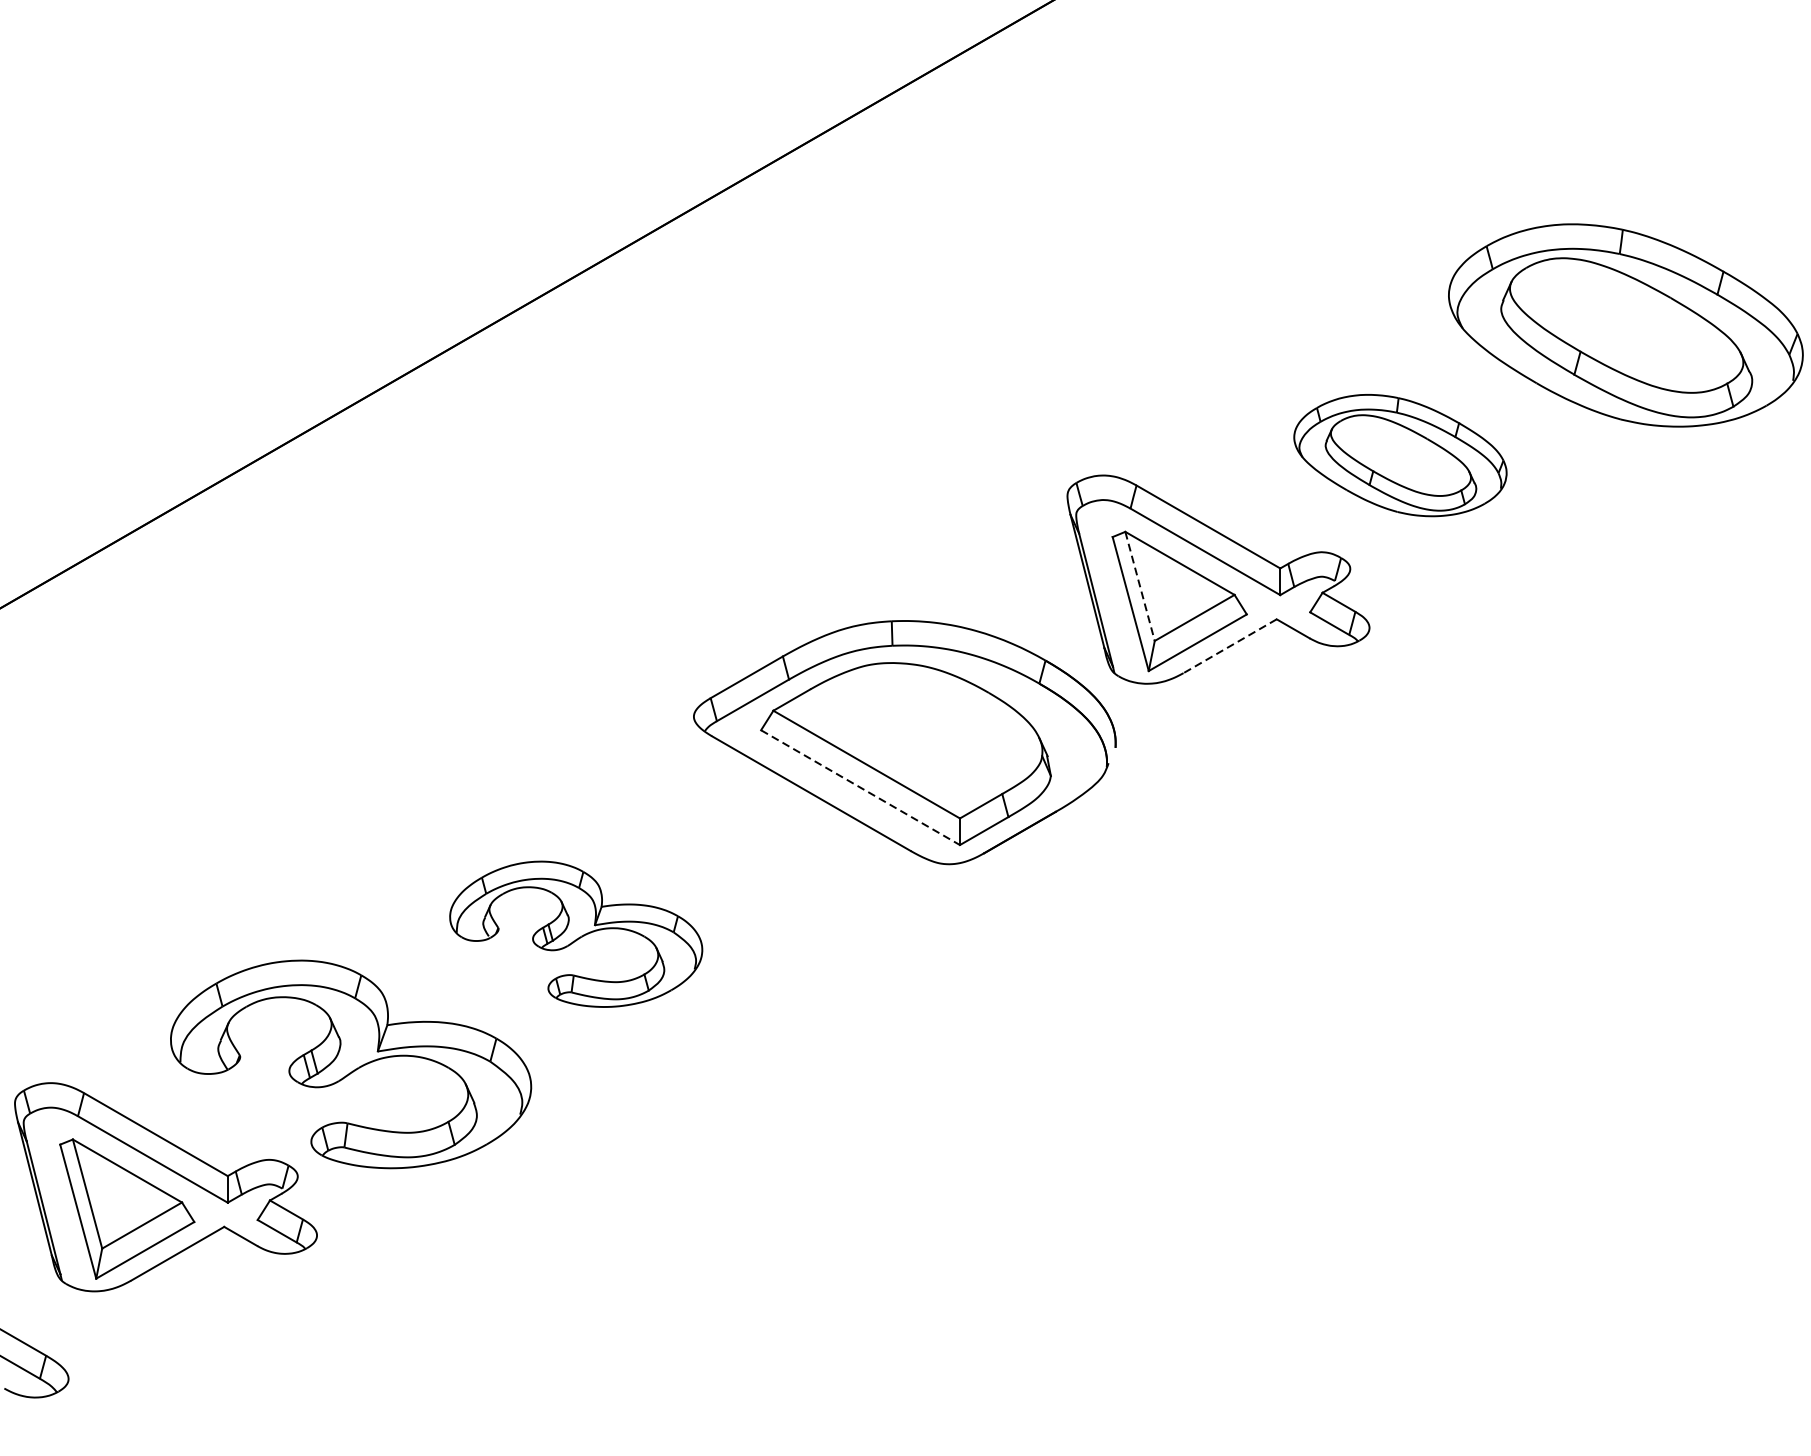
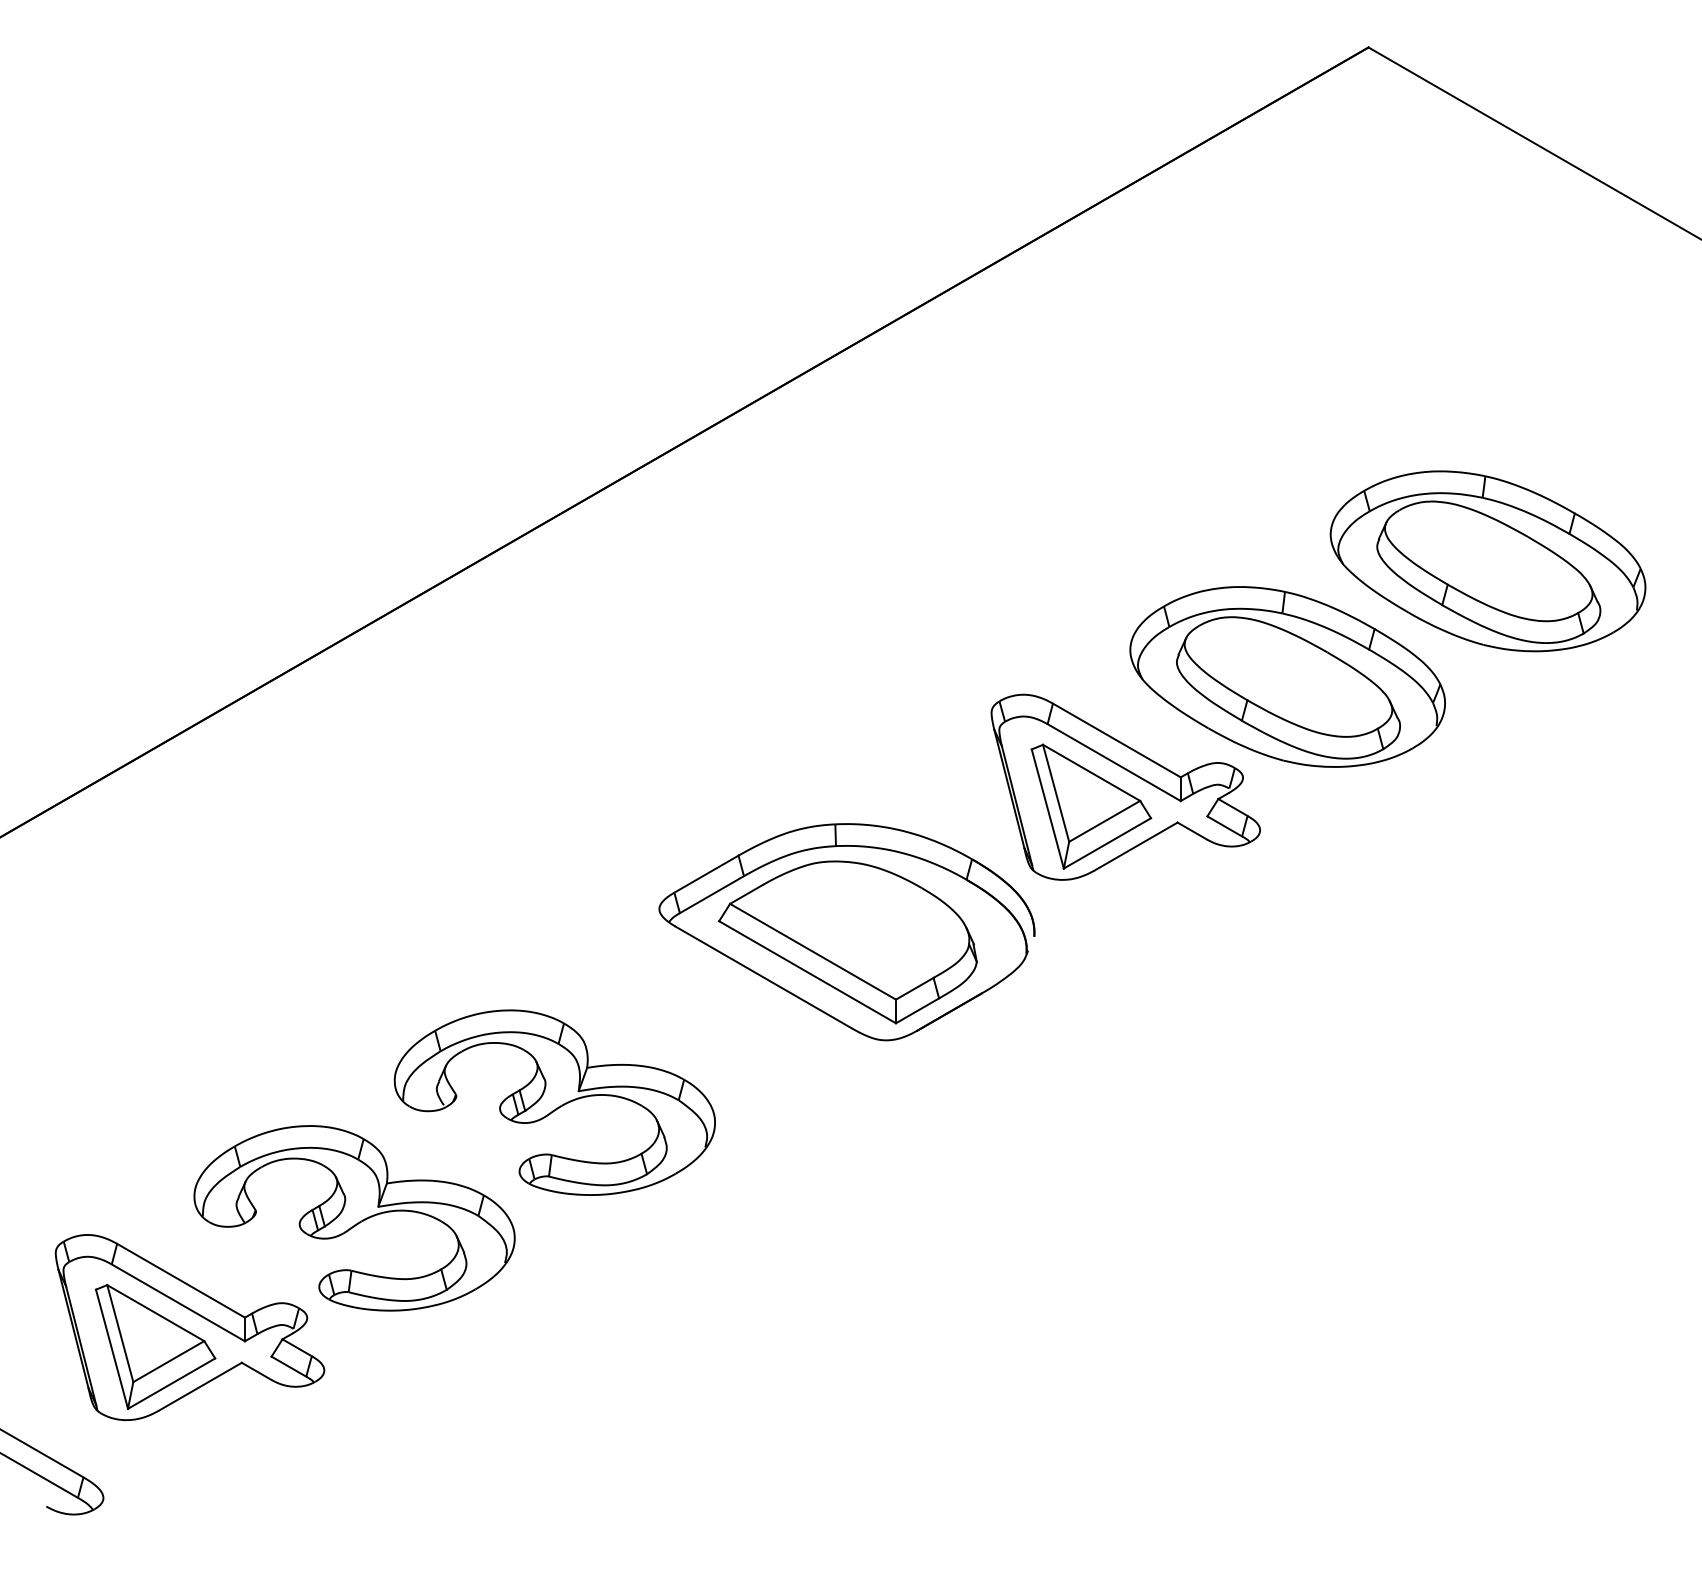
part: (1400, 455) -> (1287, 676), size x1.67
line: (1140, 586) -> (1056, 793), dashed -> solid
line: (1230, 646) -> (1136, 846), dashed -> solid
line: (861, 787) -> (808, 972), dashed -> solid
part: (575, 934) -> (554, 1102), size x1.43

